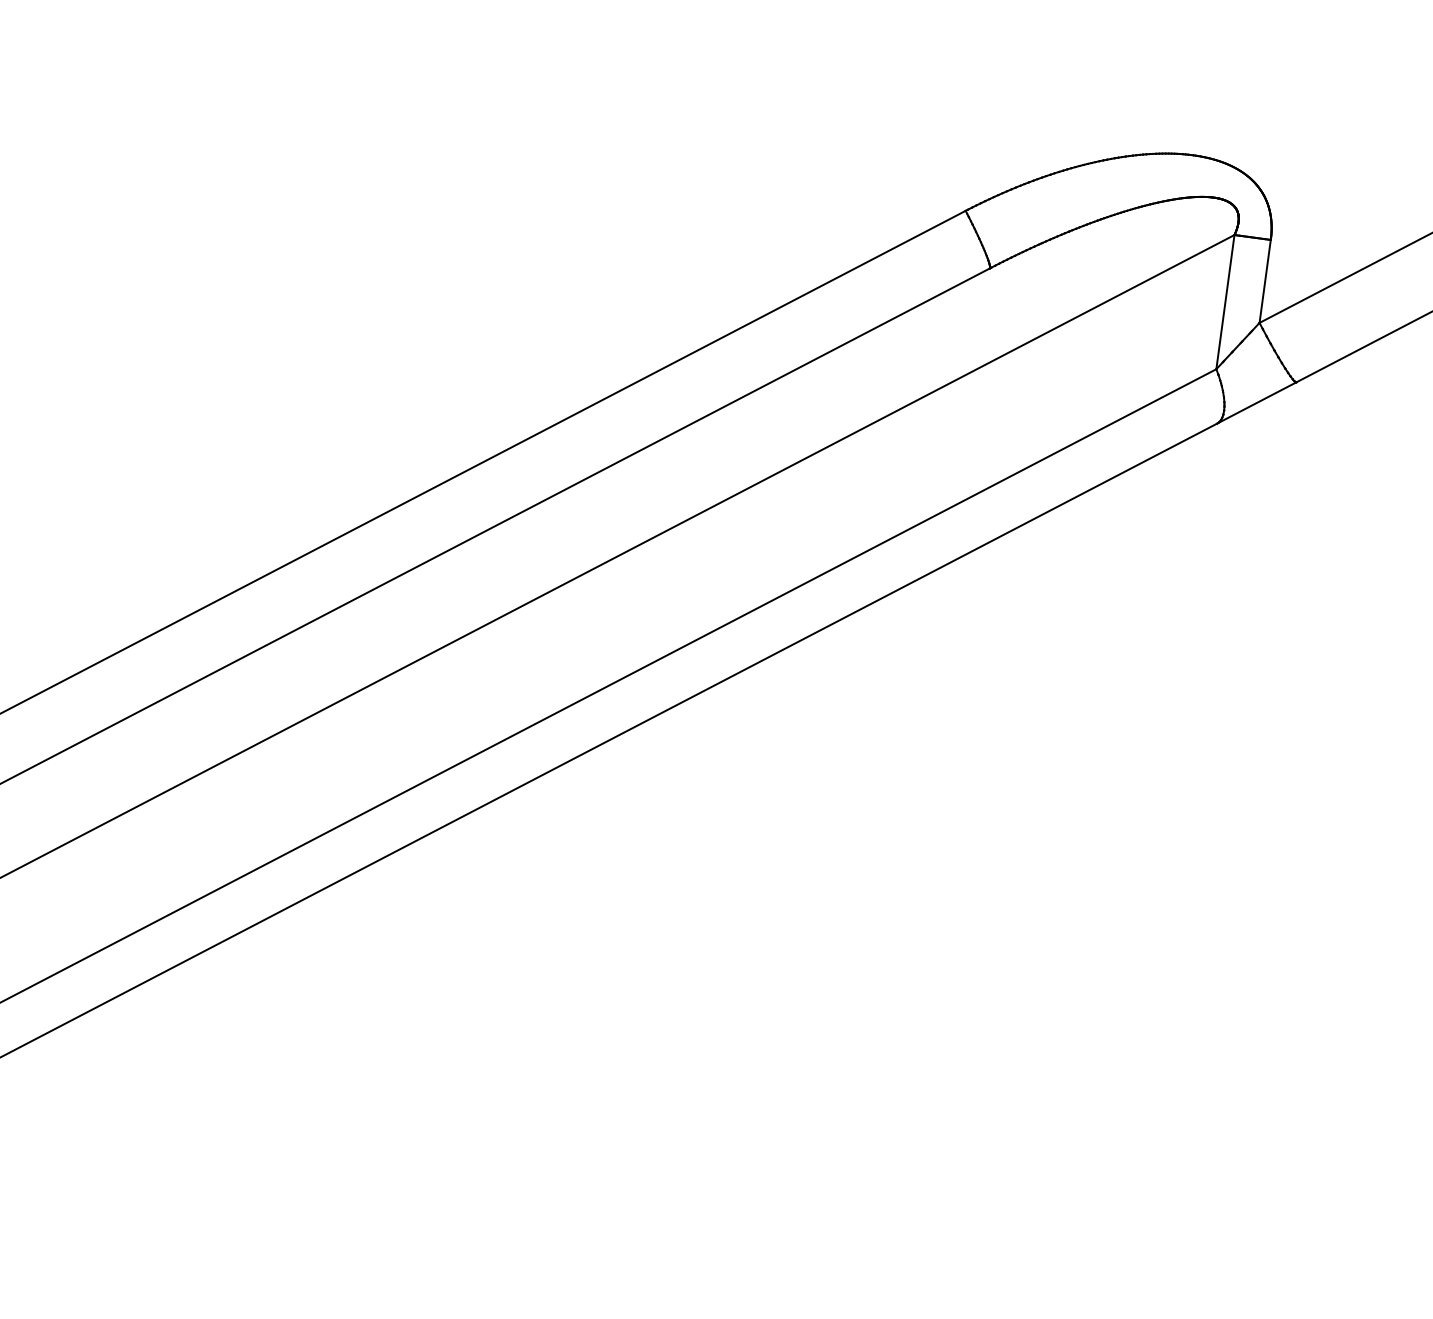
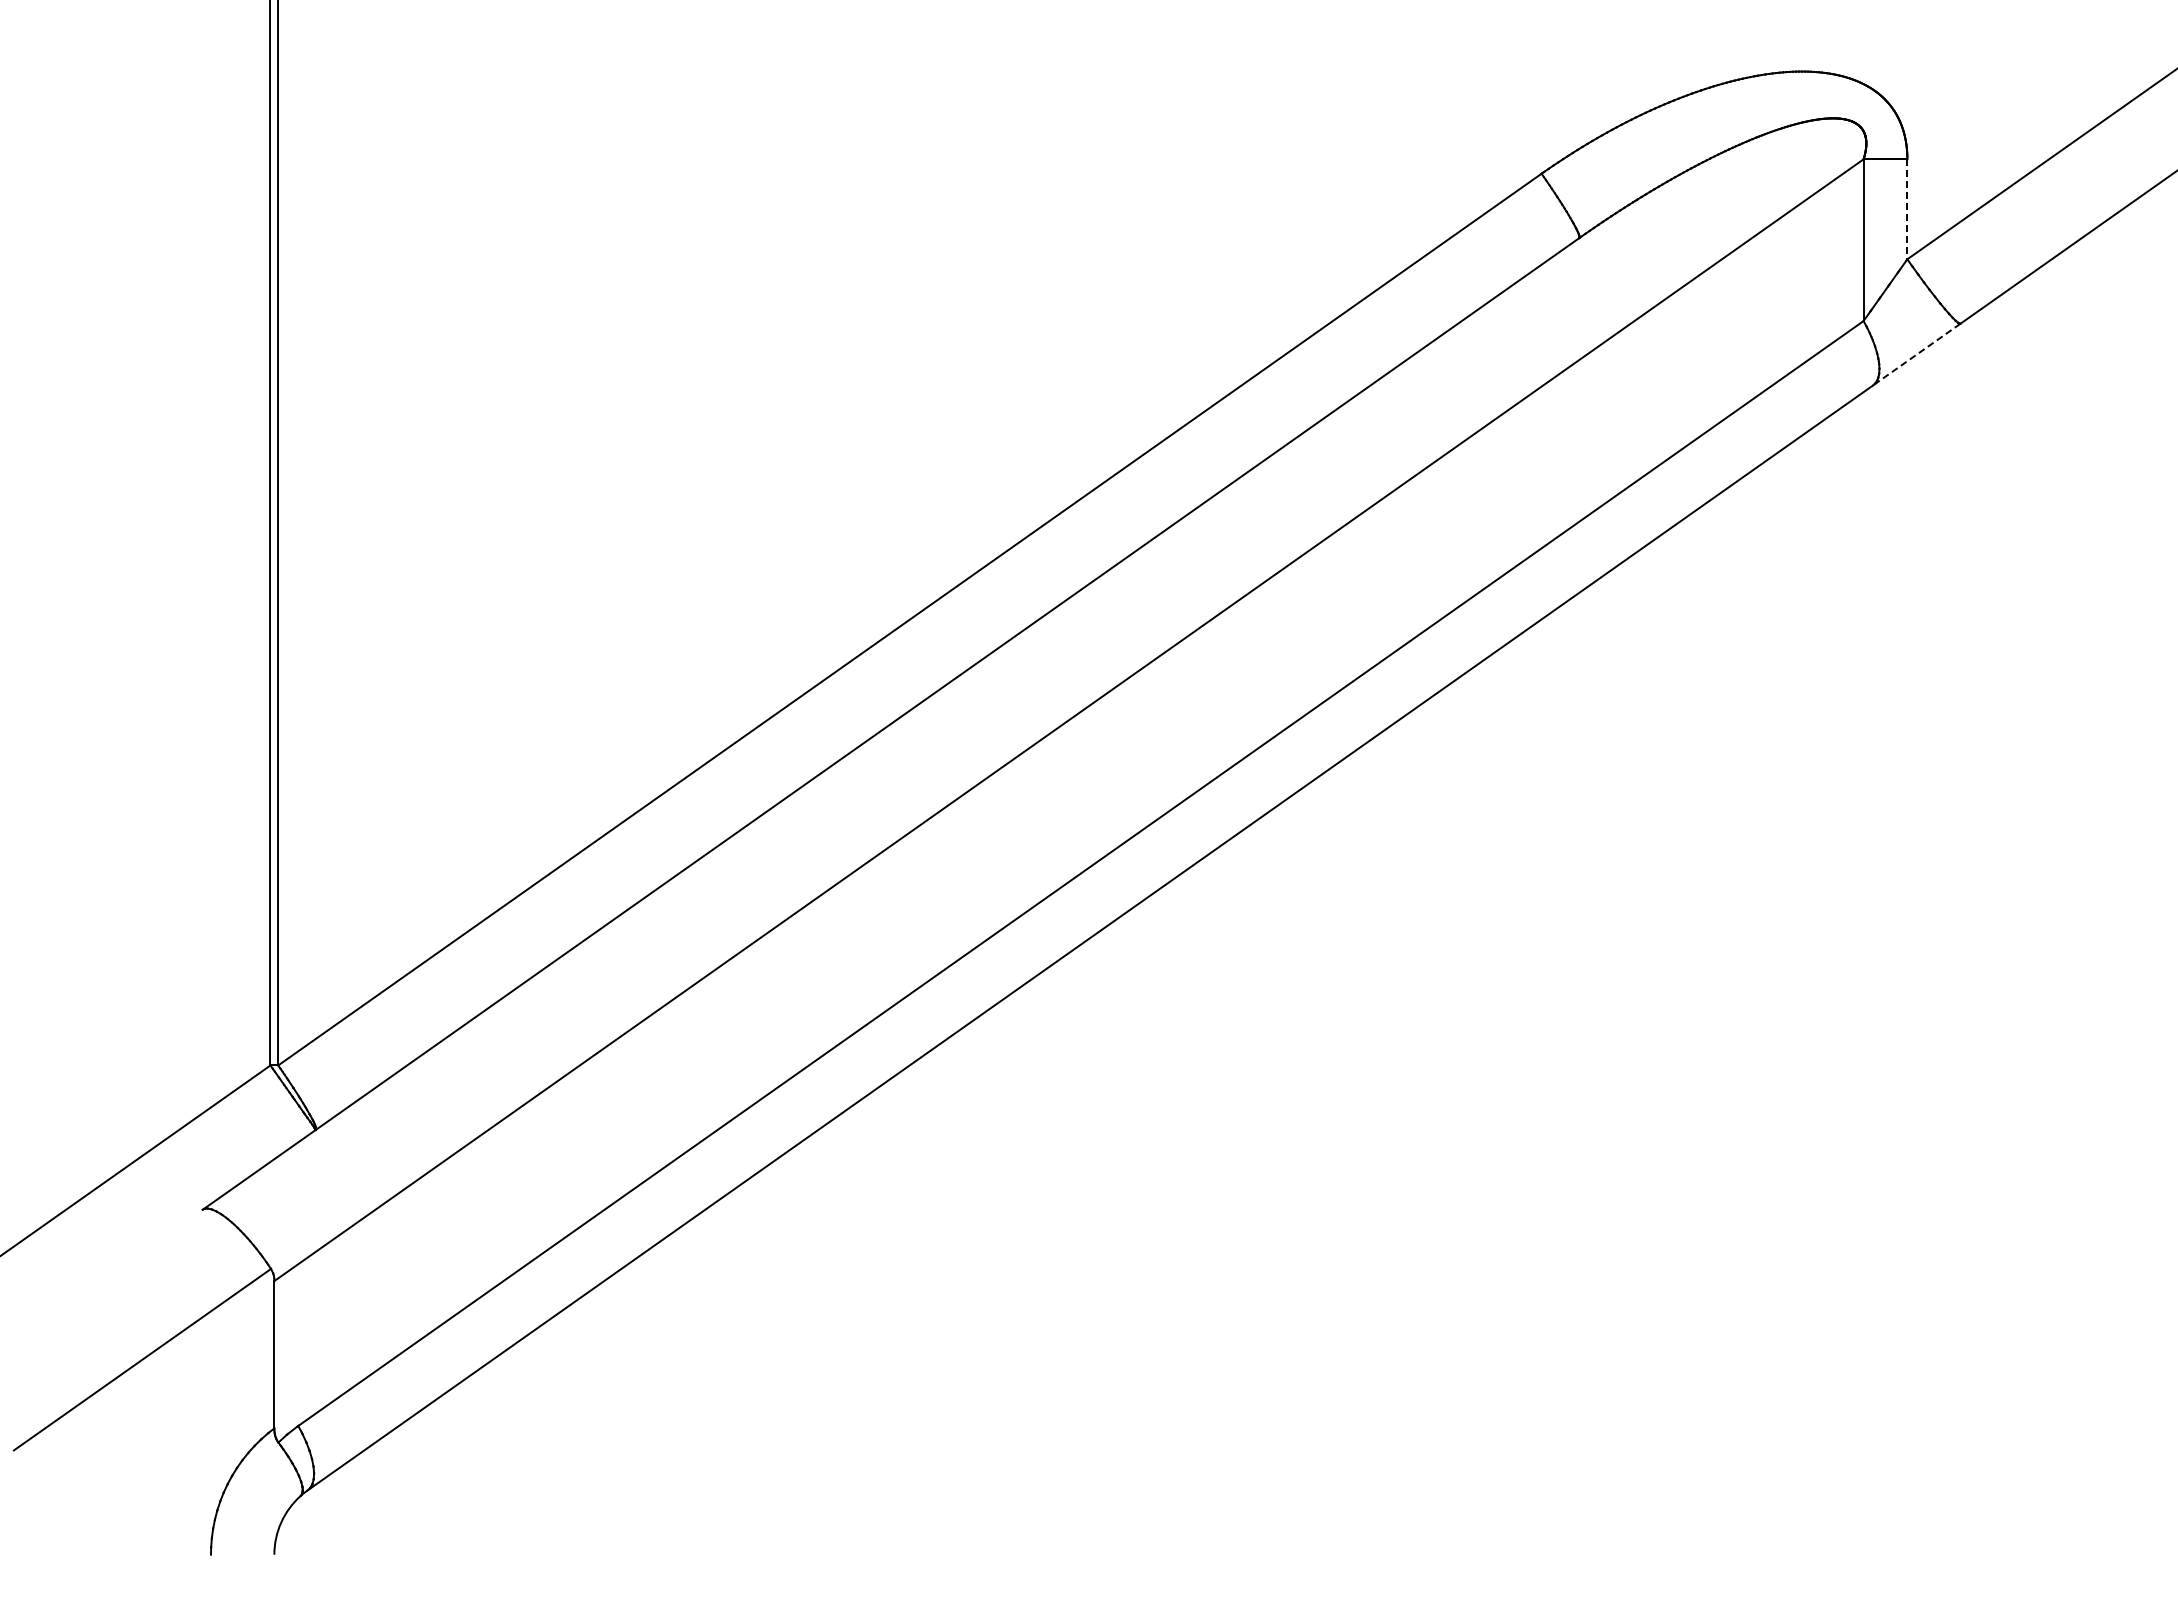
line: (1265, 281) -> (1907, 209), solid -> dashed
line: (1256, 402) -> (1916, 354), solid -> dashed

